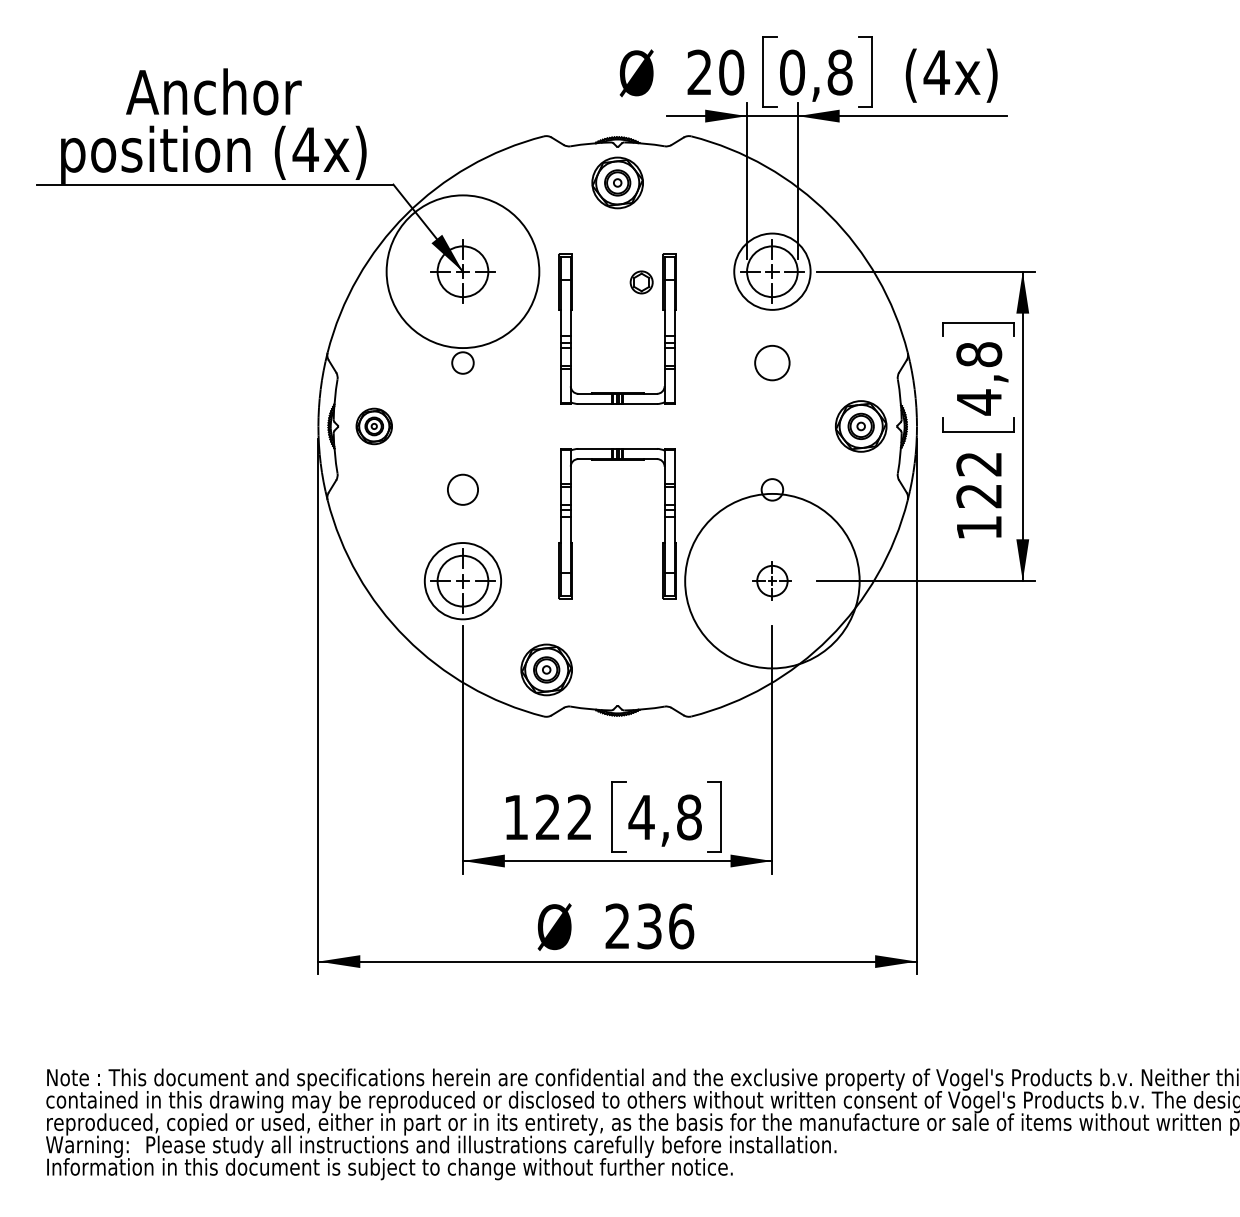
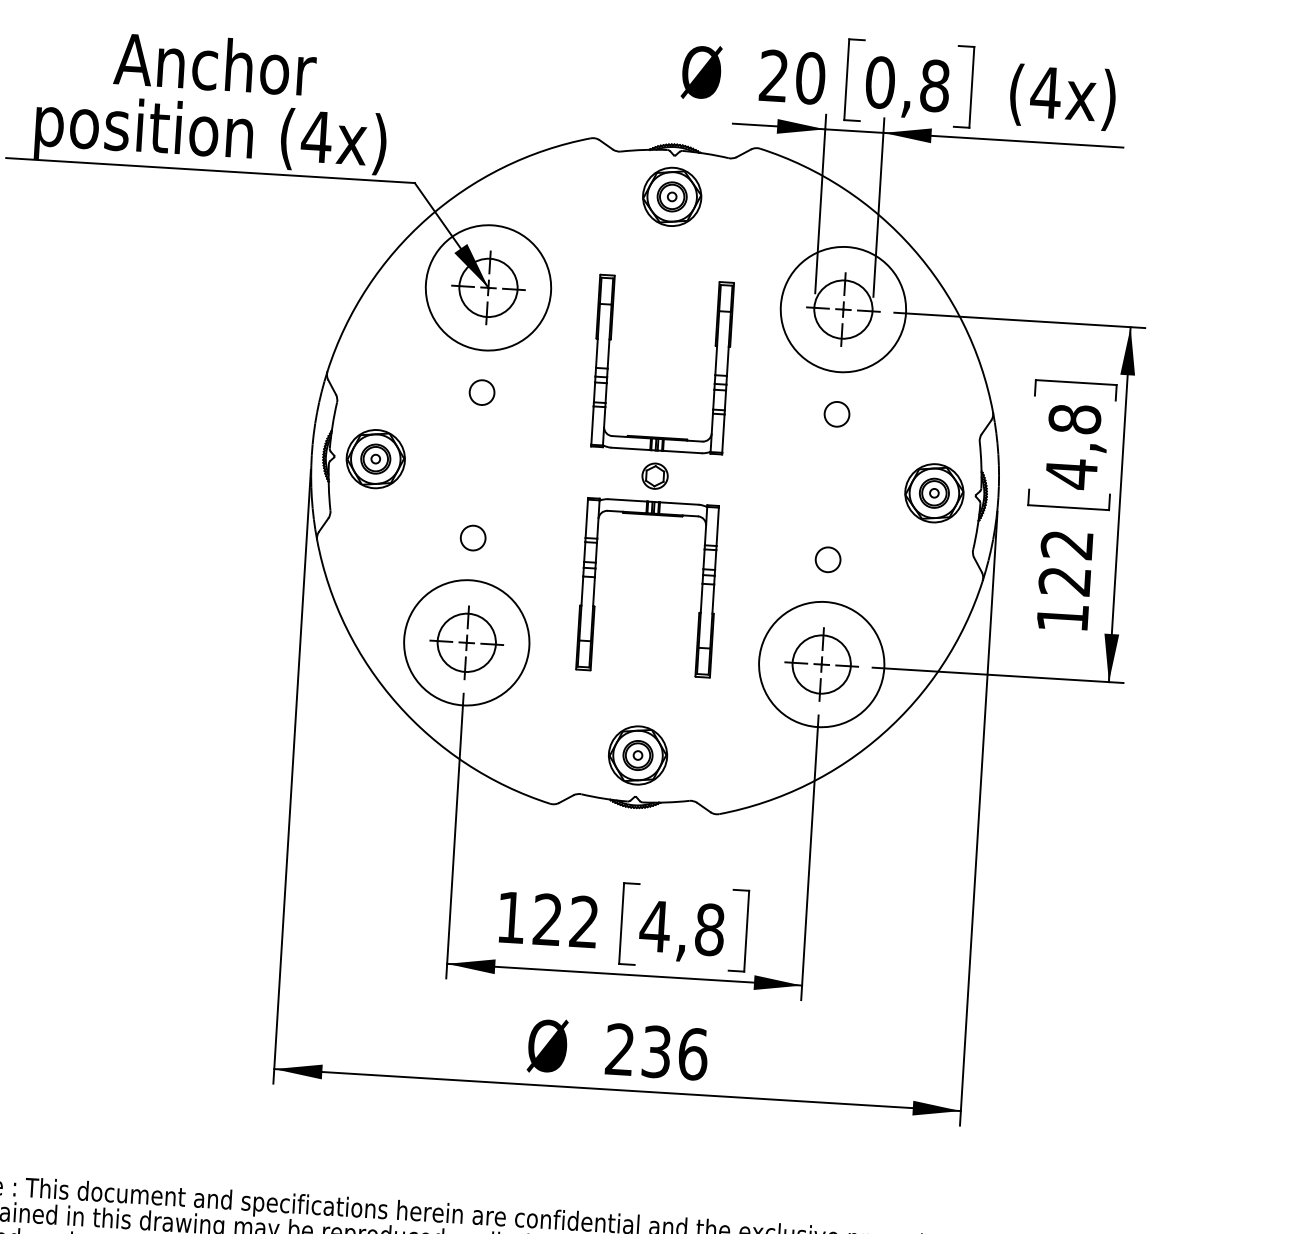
circle: (462, 271) -> (487, 287), size x0.71
circle: (771, 271) -> (842, 309), size x1.43
part: (641, 282) -> (654, 476), moved
circle: (772, 362) -> (837, 413), size x0.62
part: (374, 426) -> (376, 459), size x1.43
circle: (462, 489) -> (472, 537), size x0.71
circle: (462, 580) -> (466, 642), size x1.43
circle: (771, 580) -> (820, 663), size x0.62
part: (772, 580) -> (821, 663), size x1.67
part: (546, 669) -> (637, 754), moved

